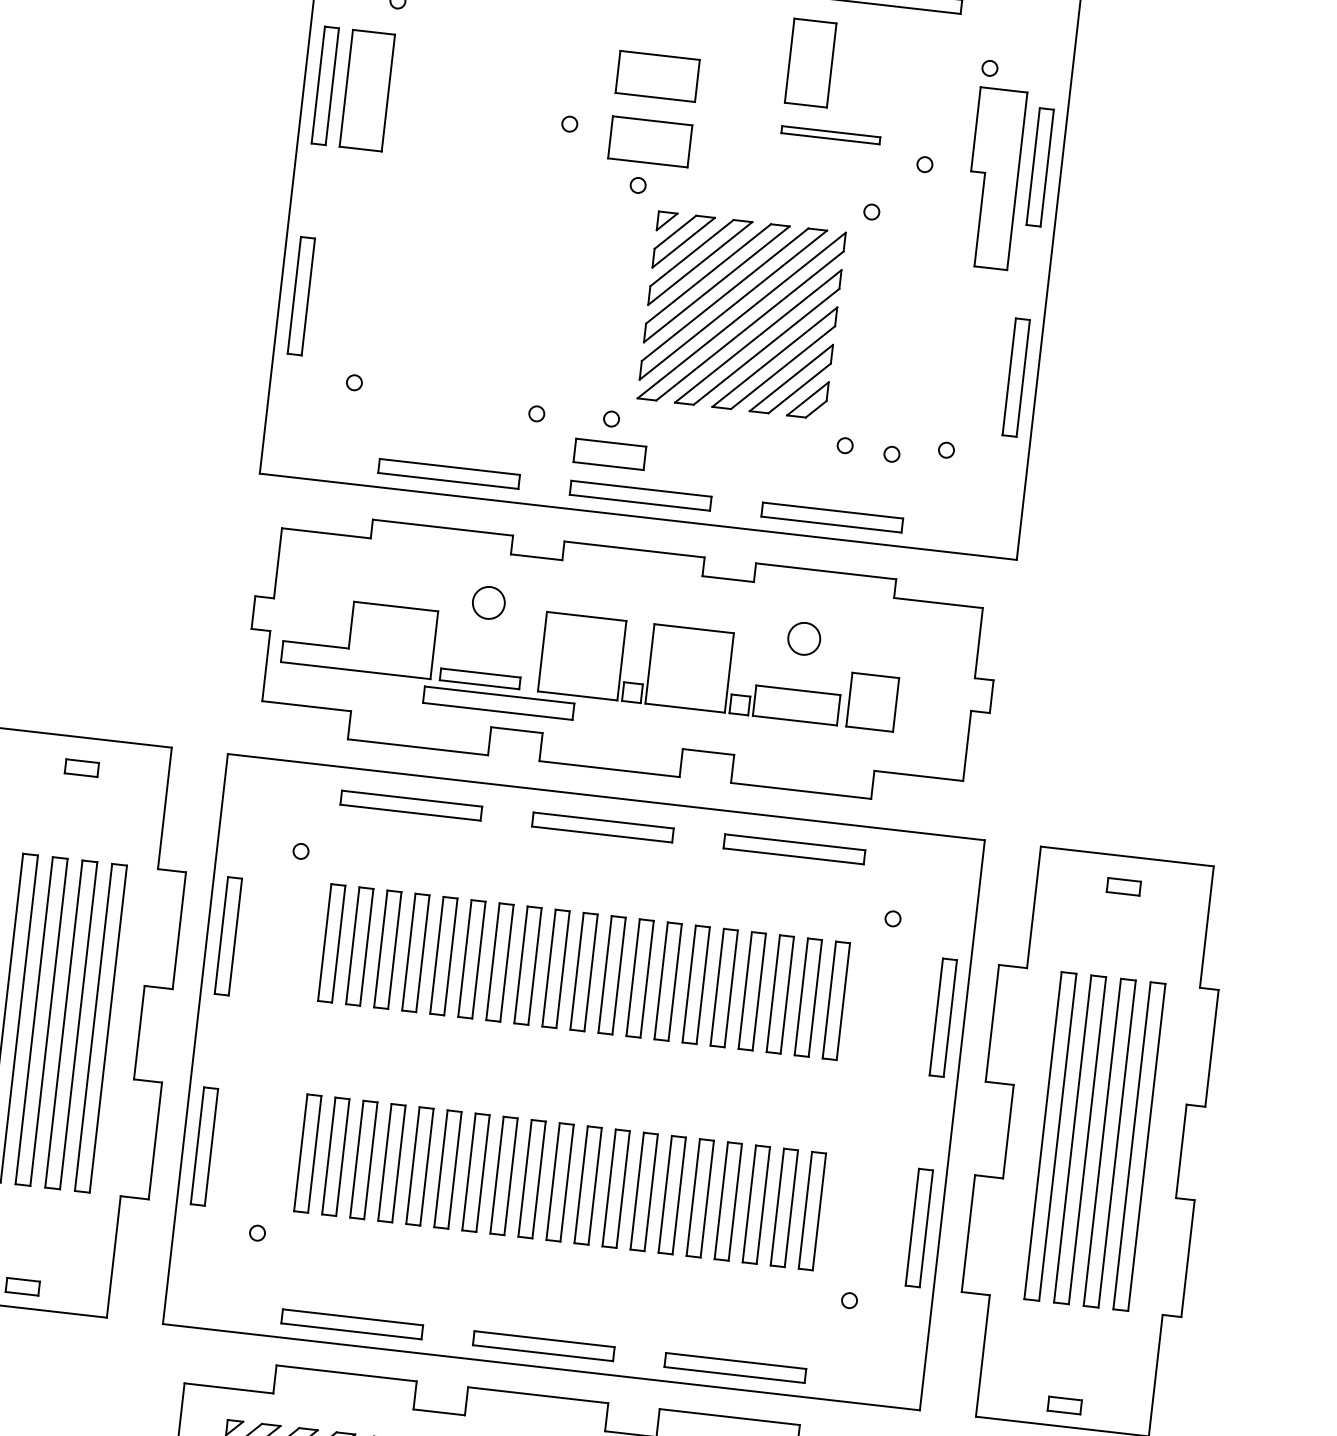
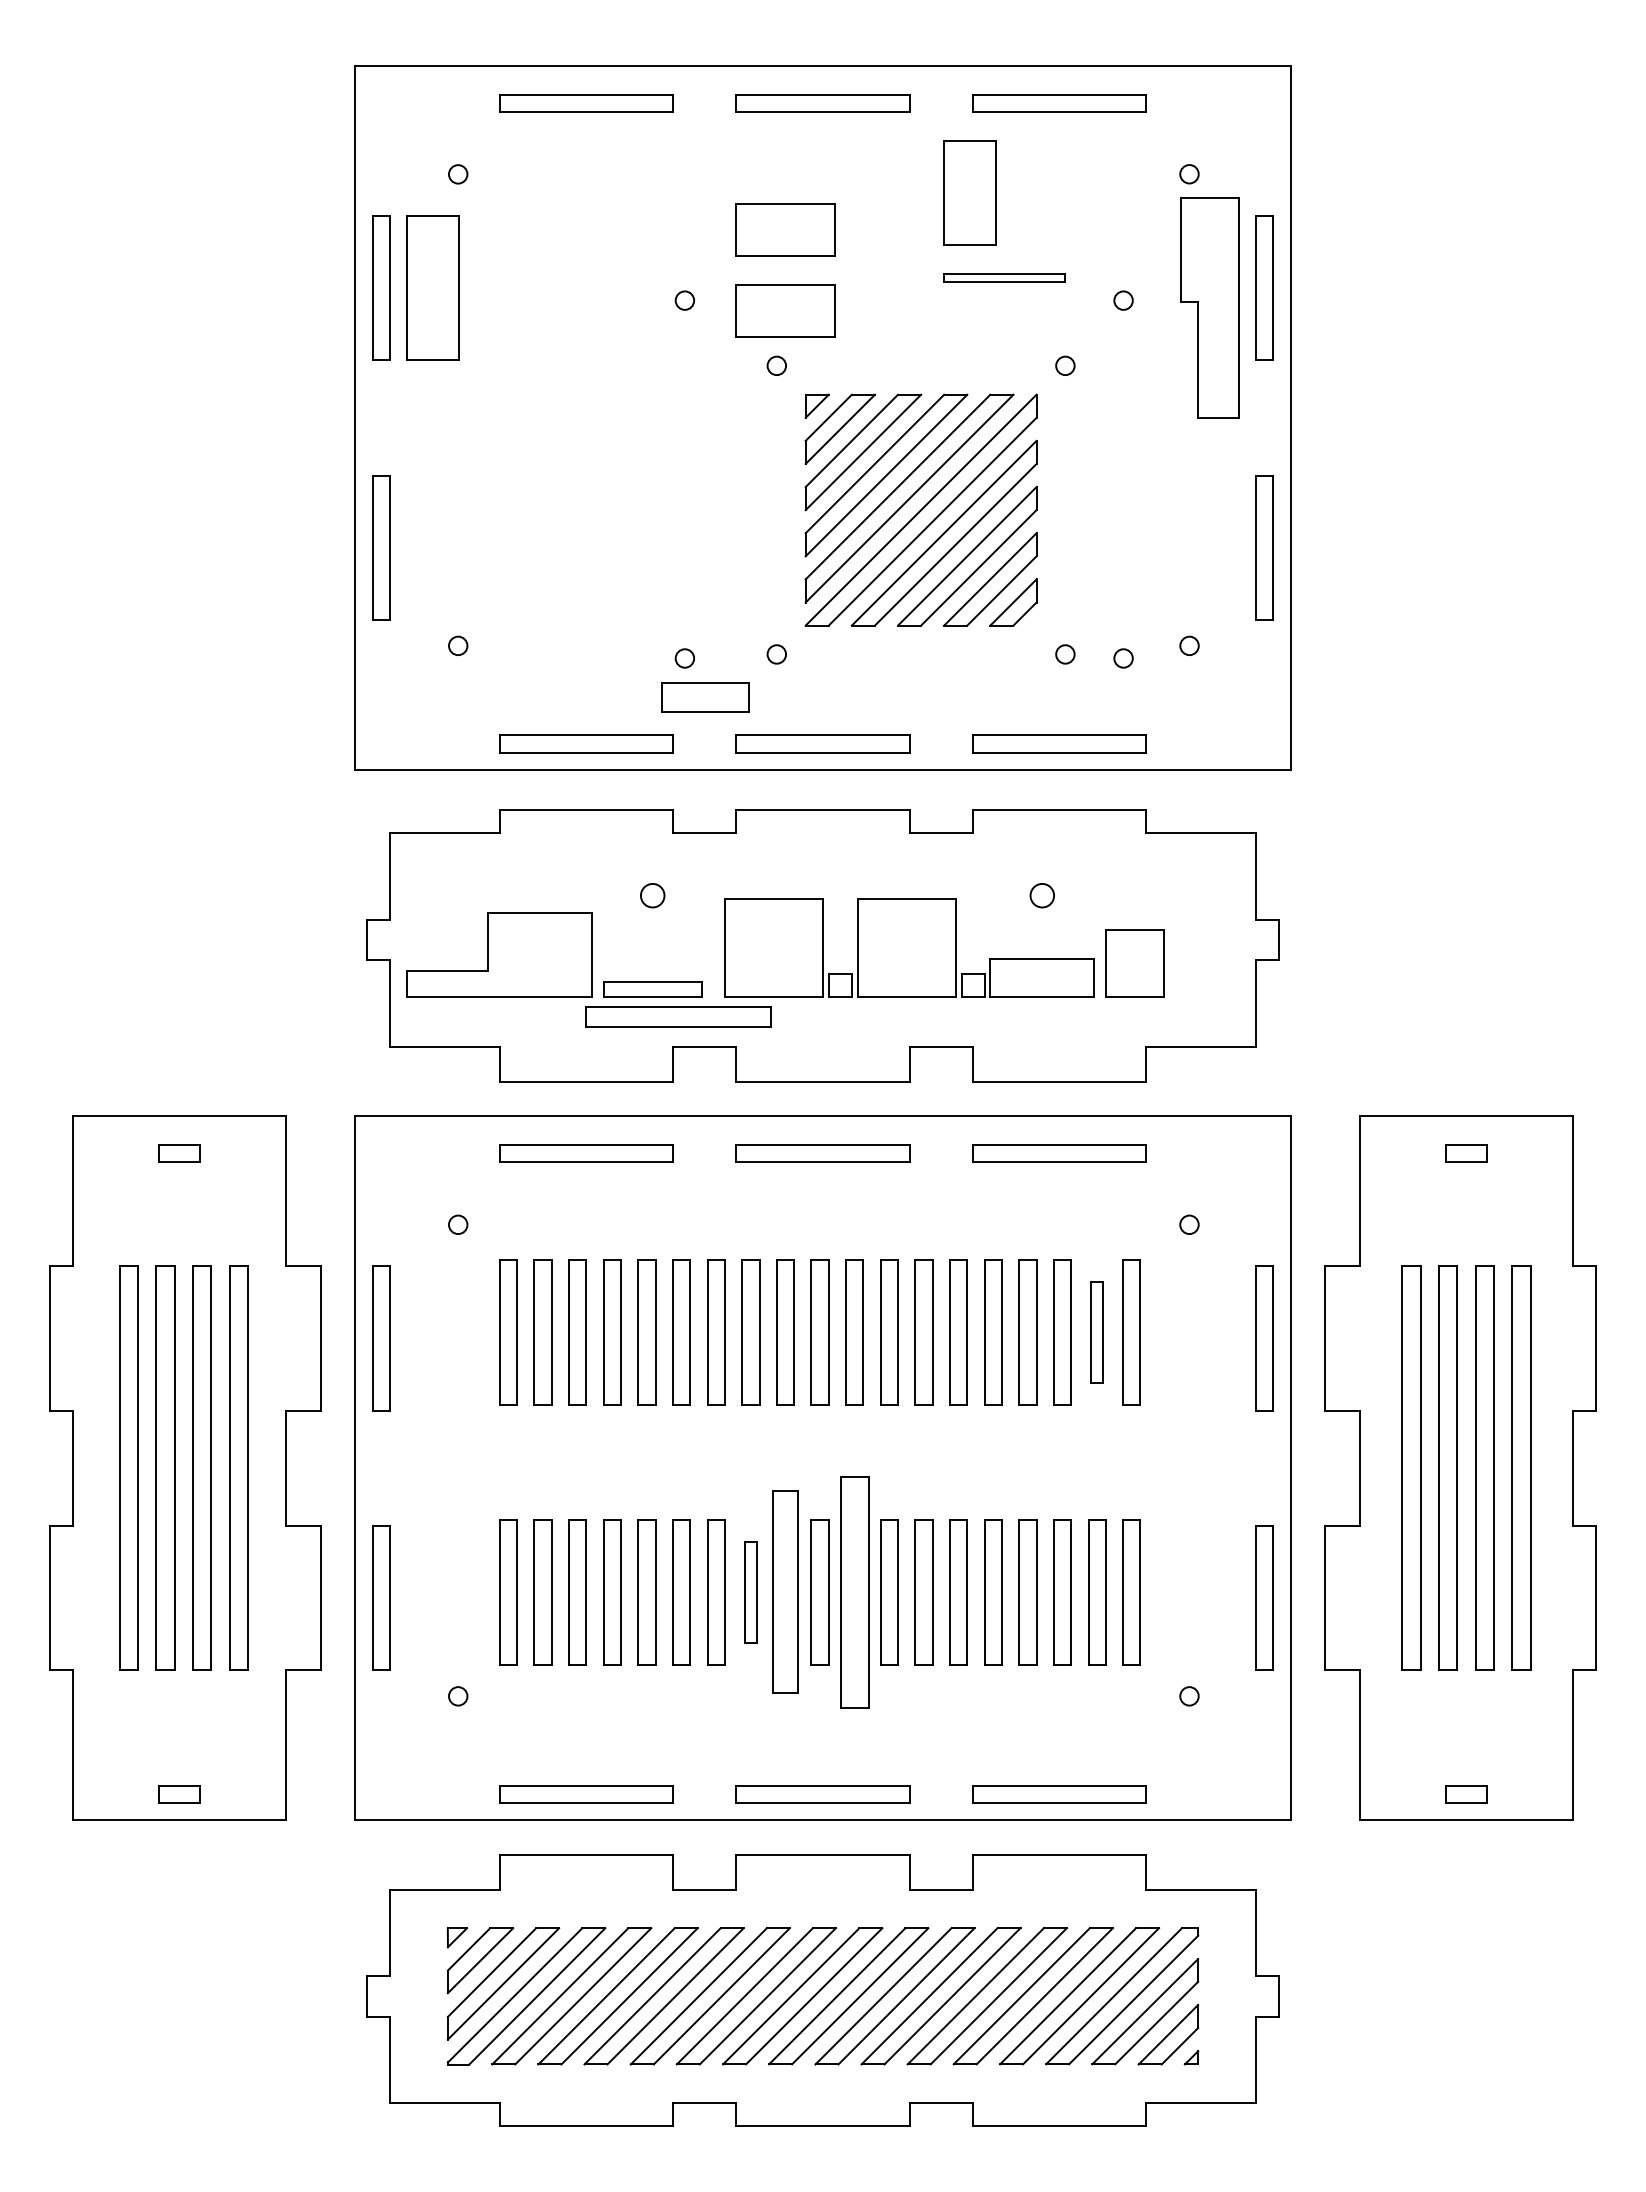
part: (609, 454) -> (705, 697), moved
circle: (488, 602) -> (652, 895), size x0.6
circle: (803, 638) -> (1041, 895), size x0.6
part: (808, 997) -> (1097, 1332), size x0.7
part: (503, 1176) -> (750, 1592), size x0.7
part: (532, 1179) -> (785, 1592), size x1.4
part: (587, 1185) -> (854, 1592), size x1.6

